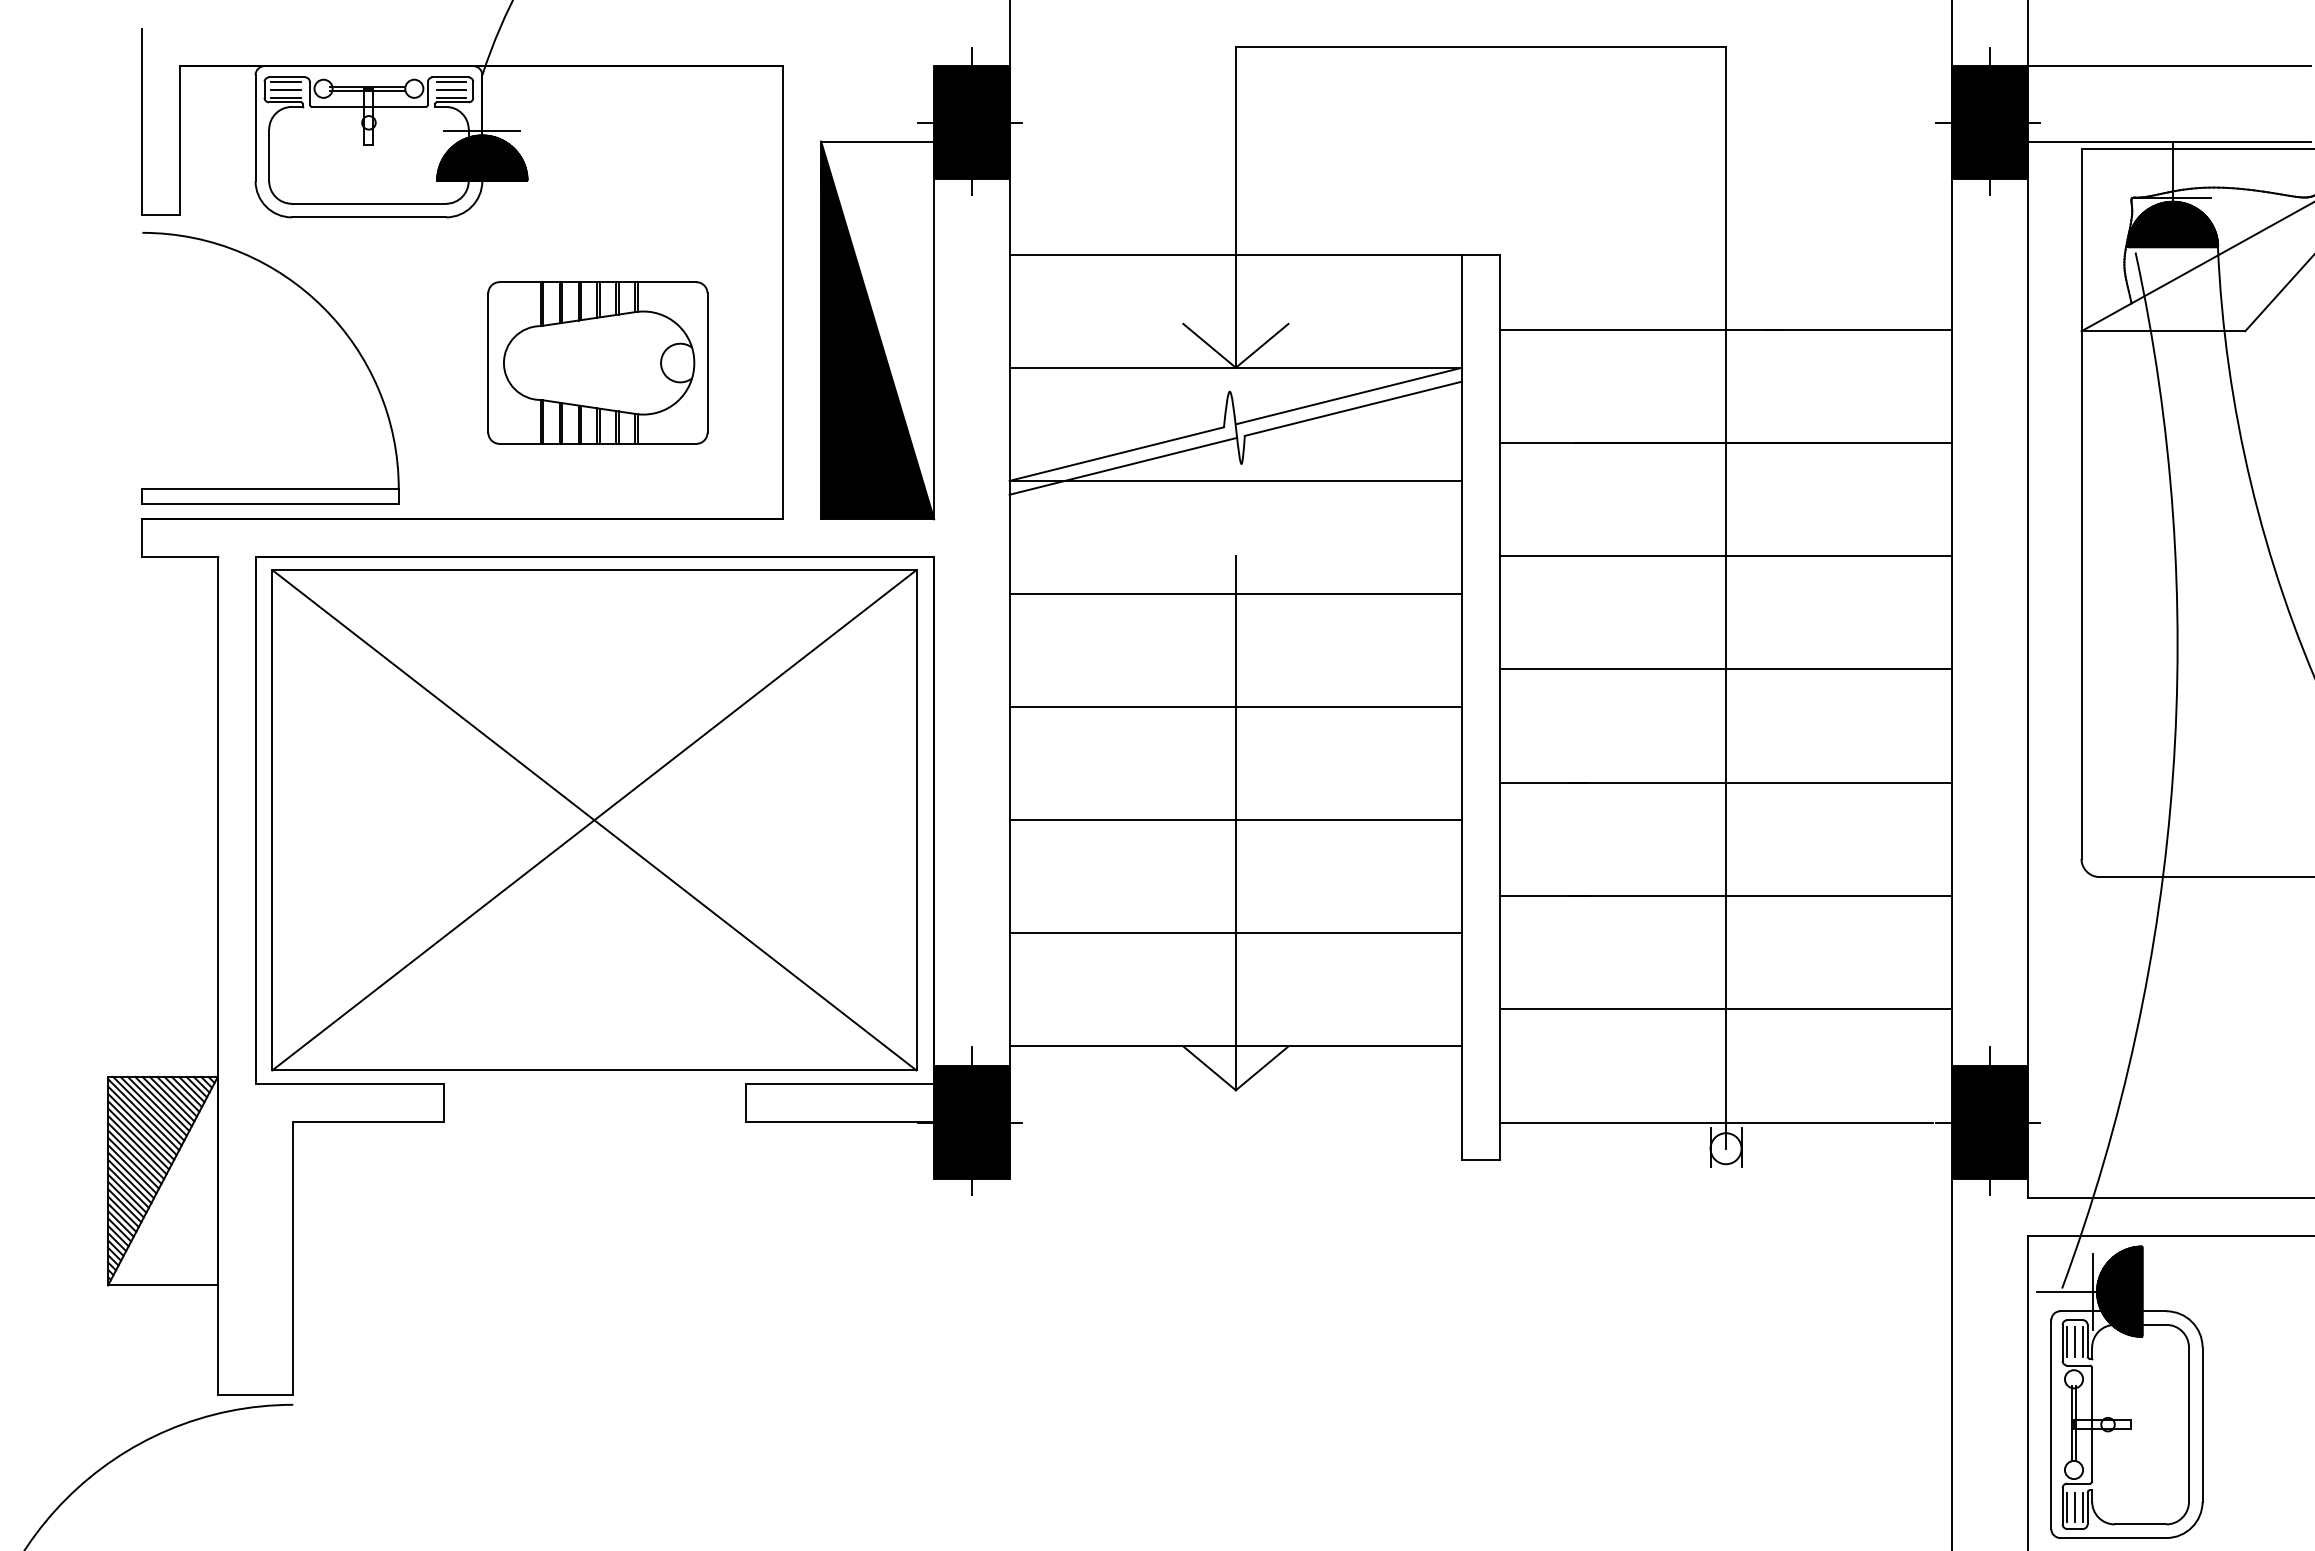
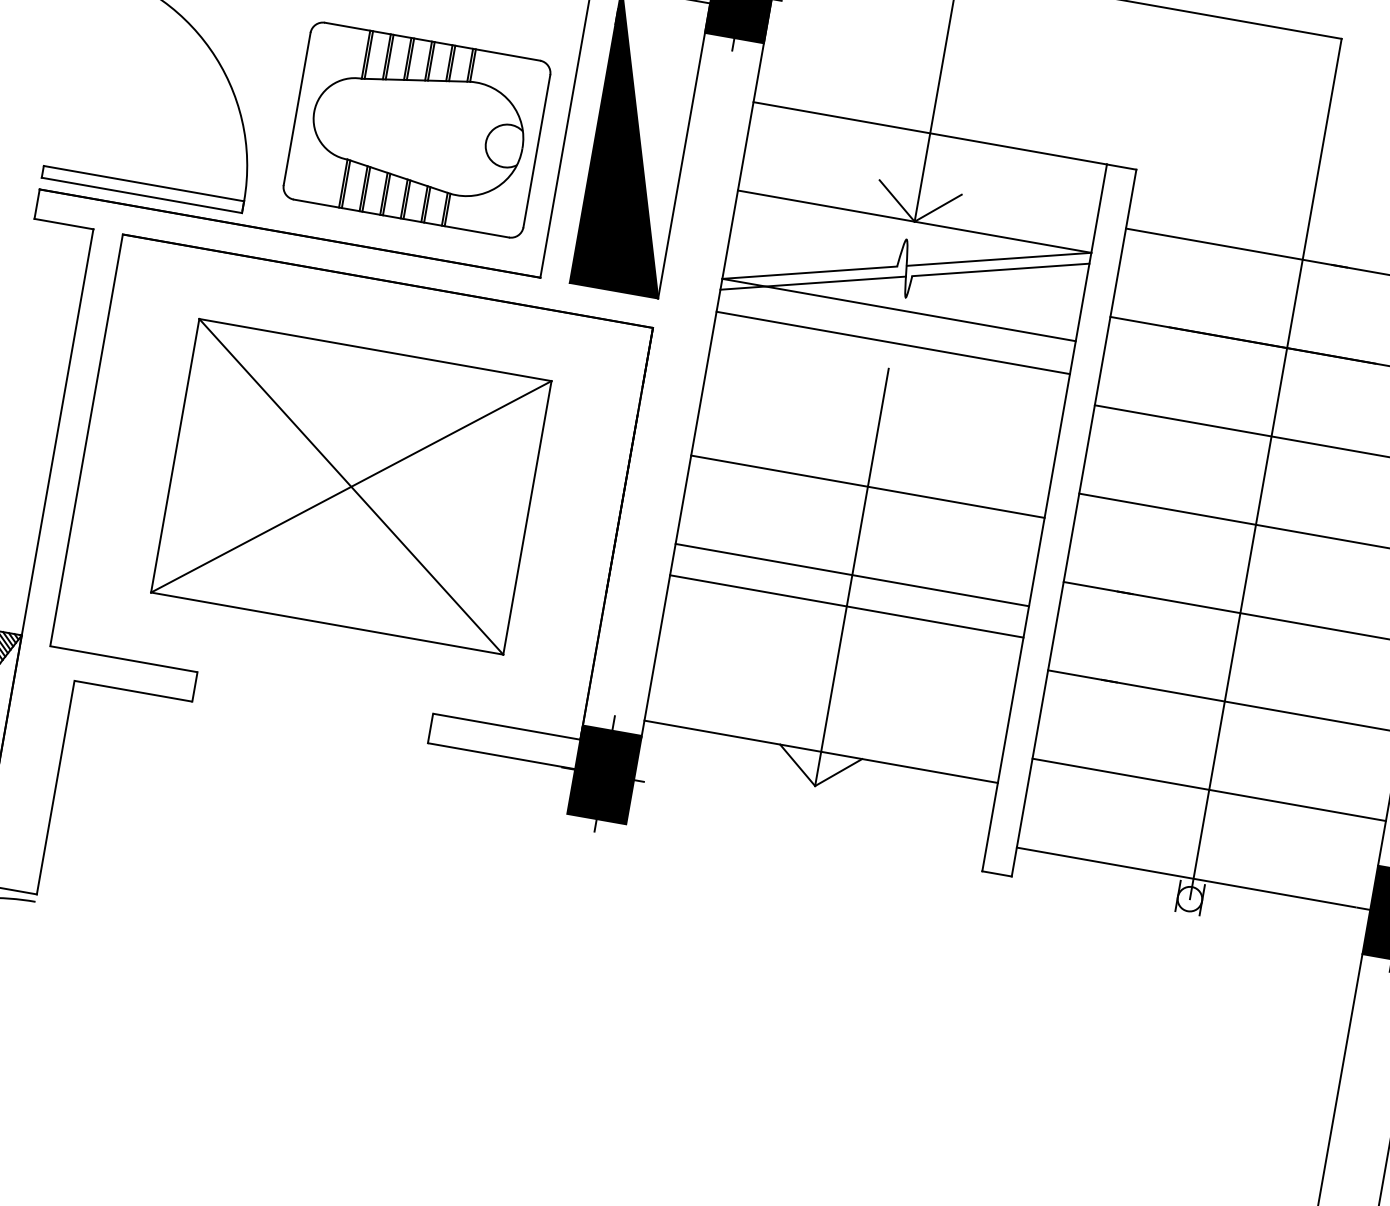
part: (597, 362) -> (416, 129), size x1.4
line: (1235, 594) -> (892, 343), moved
part: (594, 820) -> (351, 486), size x0.7
line: (1235, 933) -> (846, 606), moved

